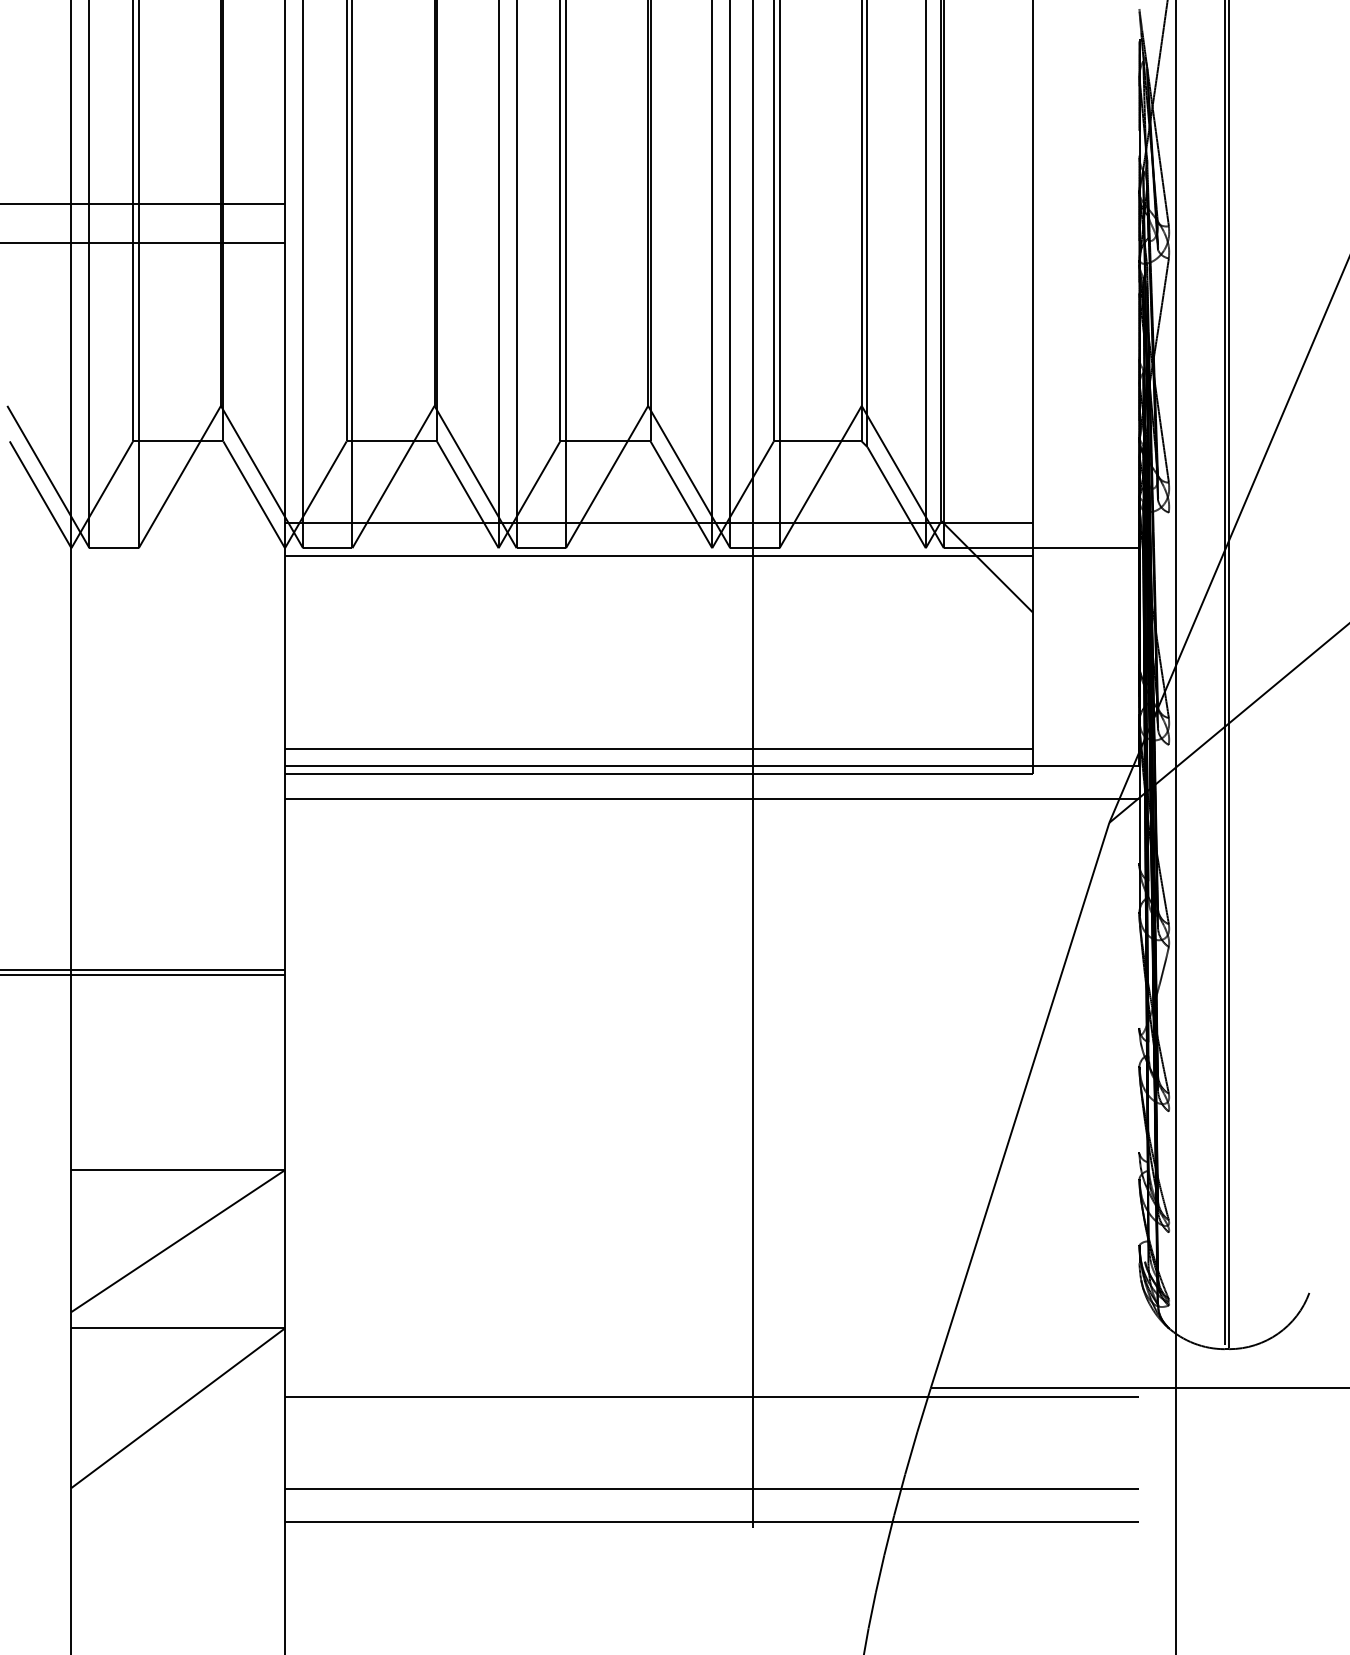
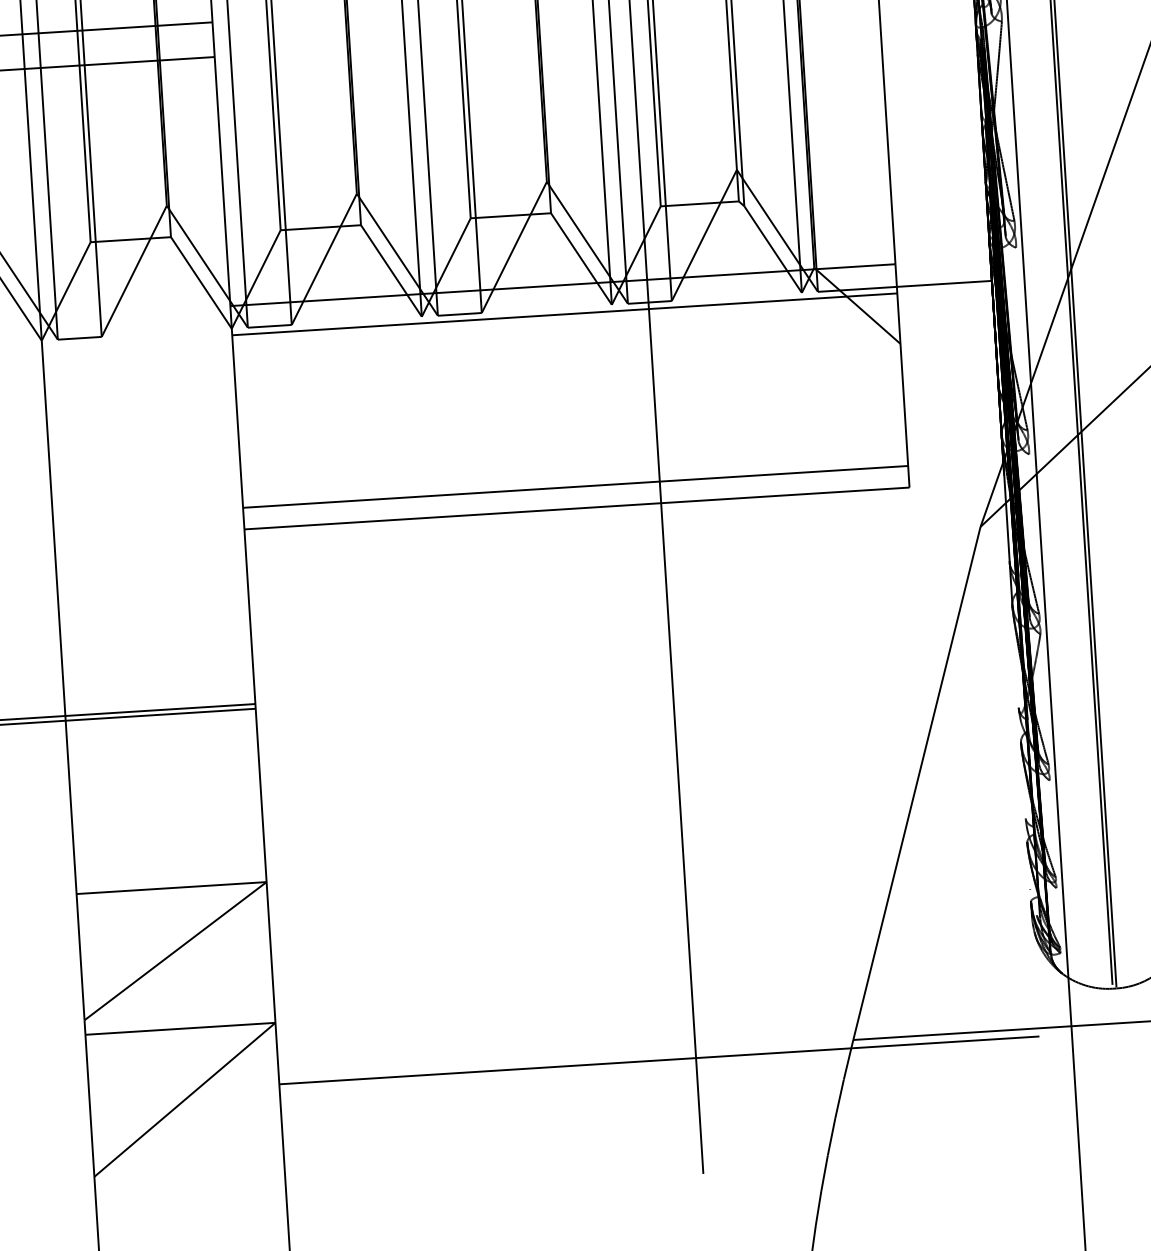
line: (712, 766) -> (624, 499), removed
line: (712, 799) -> (626, 528), removed
line: (712, 1489) -> (664, 1142), removed
line: (712, 1521) -> (666, 1170), removed

